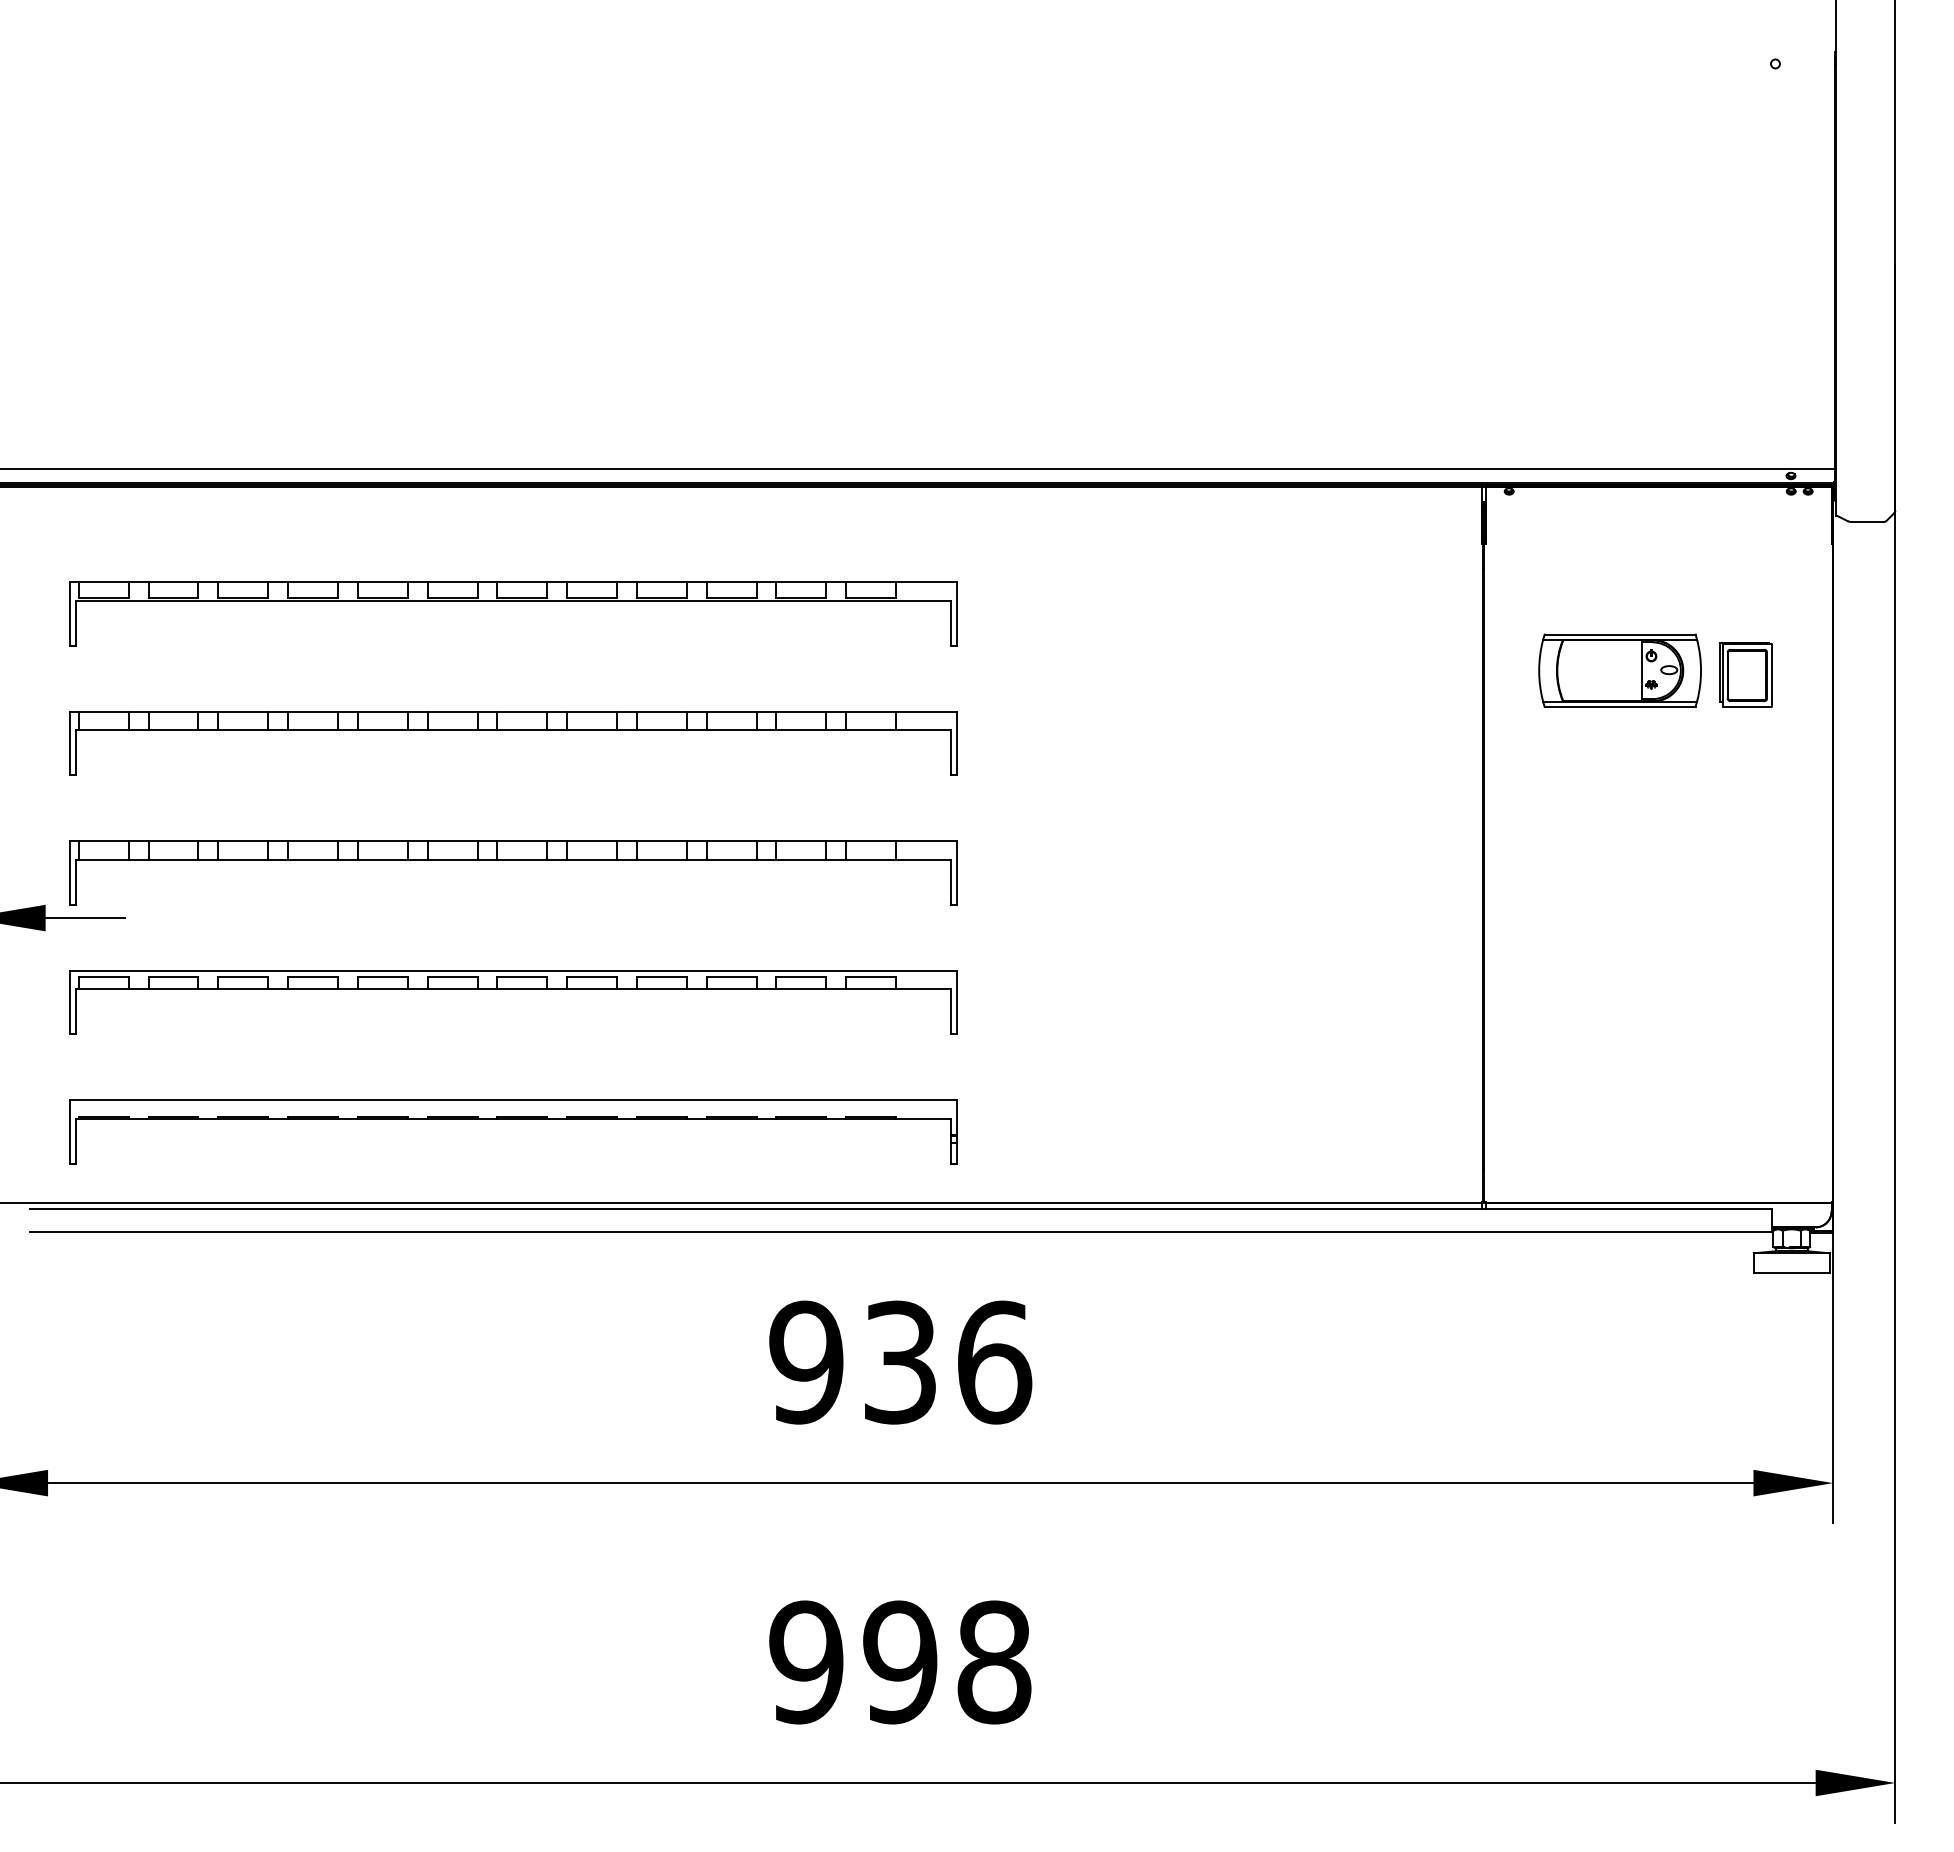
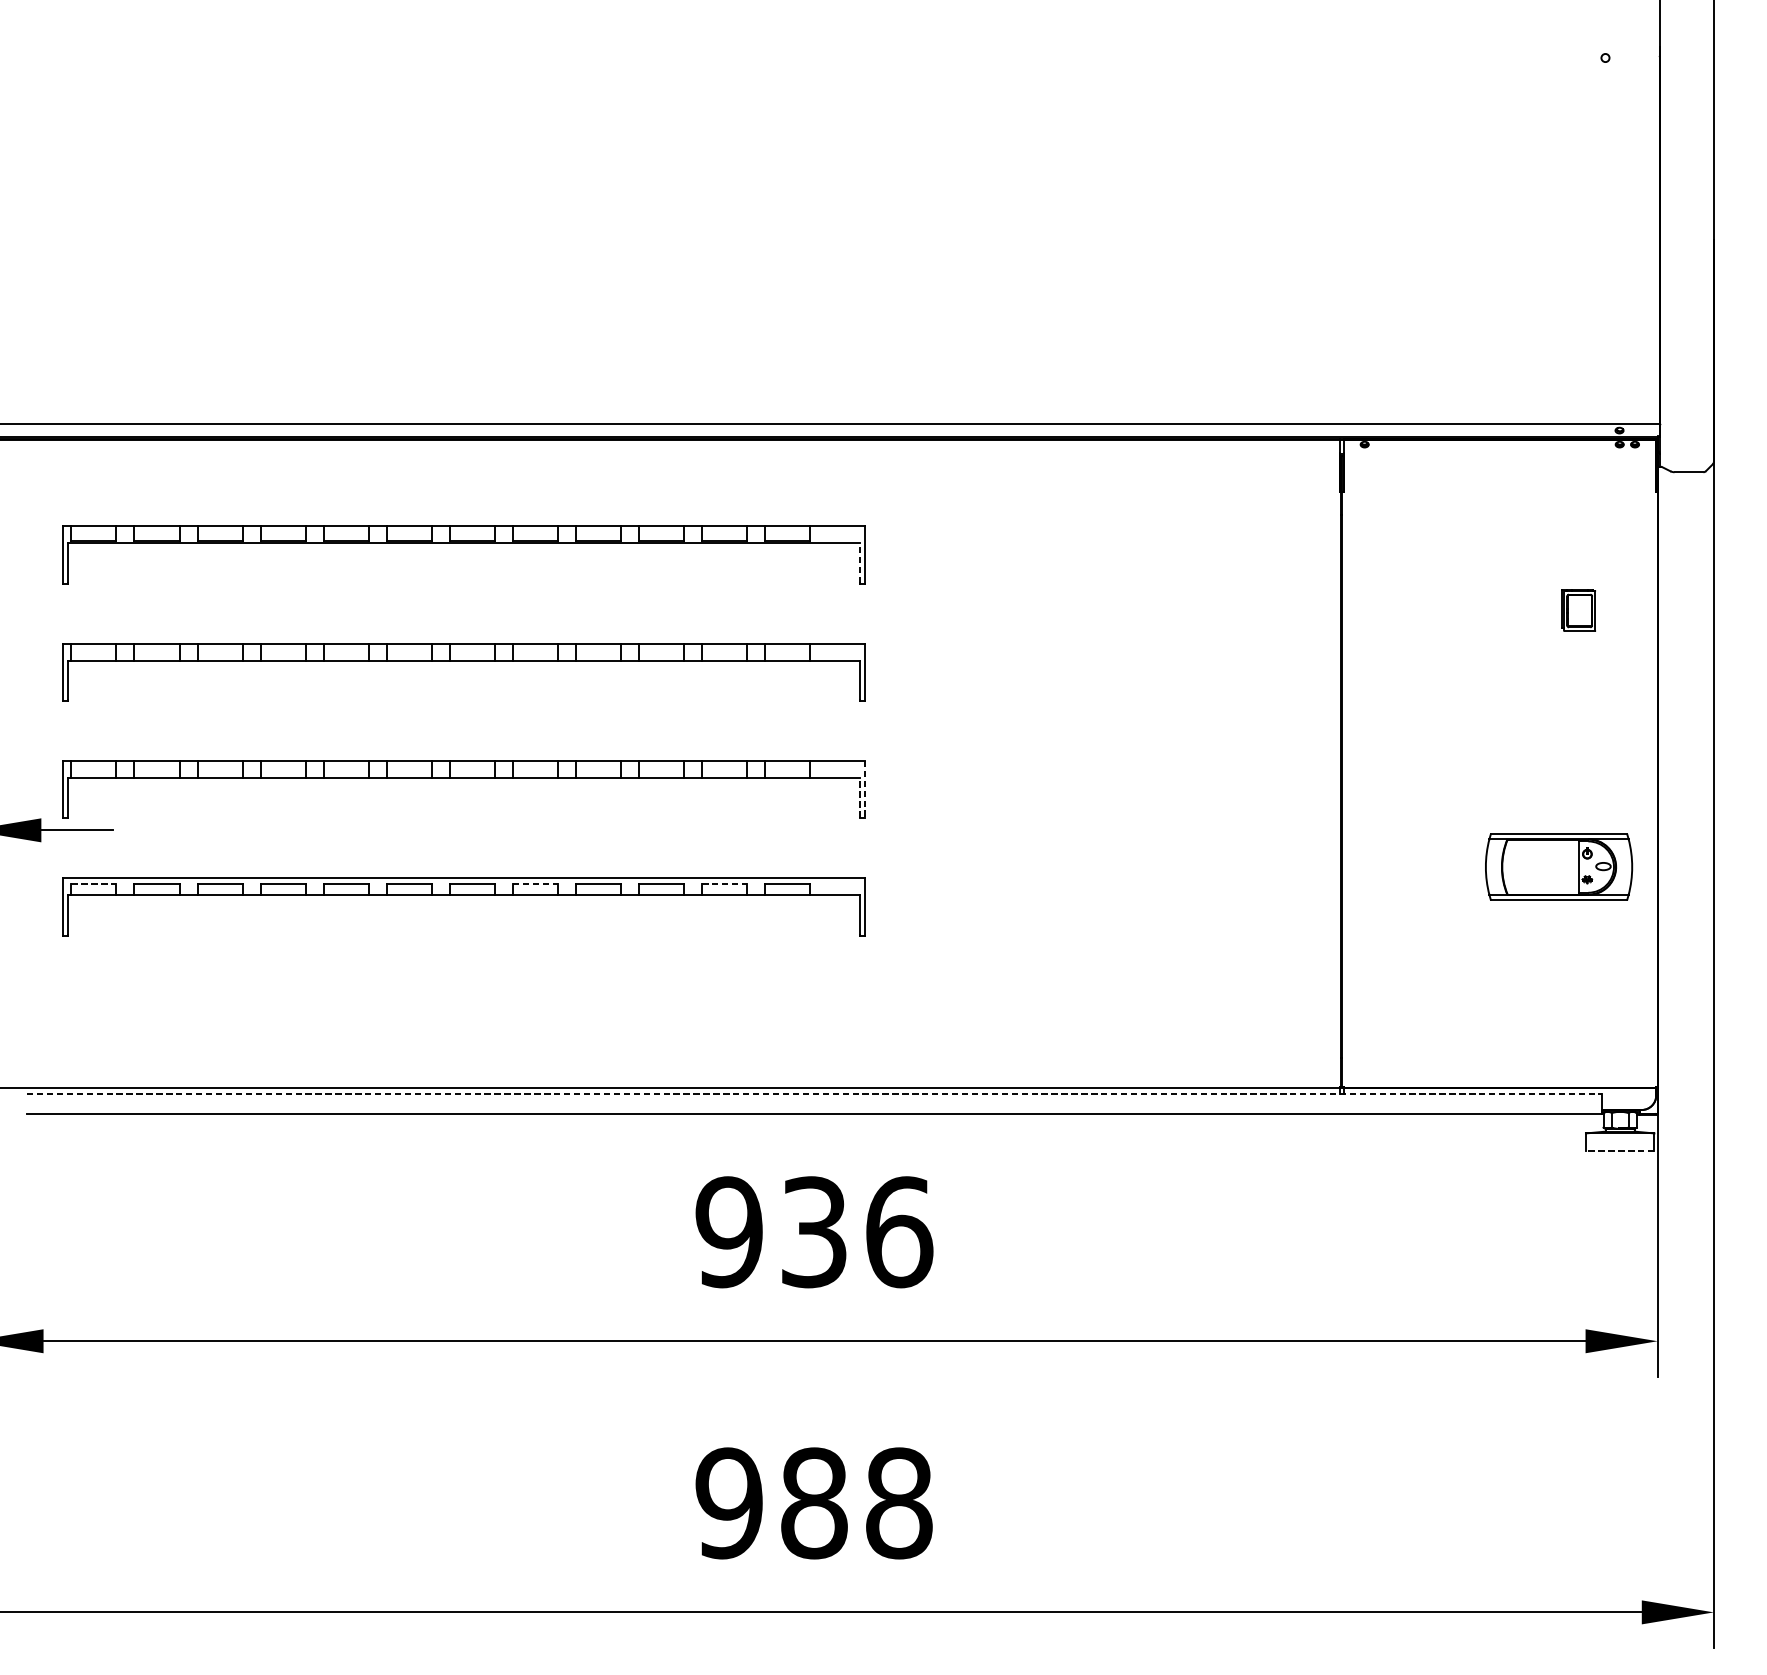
line: (950, 622) -> (859, 563), solid -> dashed
part: (1619, 670) -> (1558, 866), moved
part: (1745, 675) -> (1578, 610), size x0.7
line: (956, 872) -> (864, 789), solid -> dashed
line: (950, 881) -> (859, 797), solid -> dashed
line: (103, 977) -> (93, 884), solid -> dashed
line: (592, 977) -> (535, 884), solid -> dashed
line: (801, 977) -> (724, 884), solid -> dashed
part: (513, 1119) -> (464, 1012), removed
line: (901, 1209) -> (815, 1093), solid -> dashed
line: (1791, 1273) -> (1619, 1151), solid -> dashed
text: (900, 1662) -> (814, 1503), 998 -> 988

